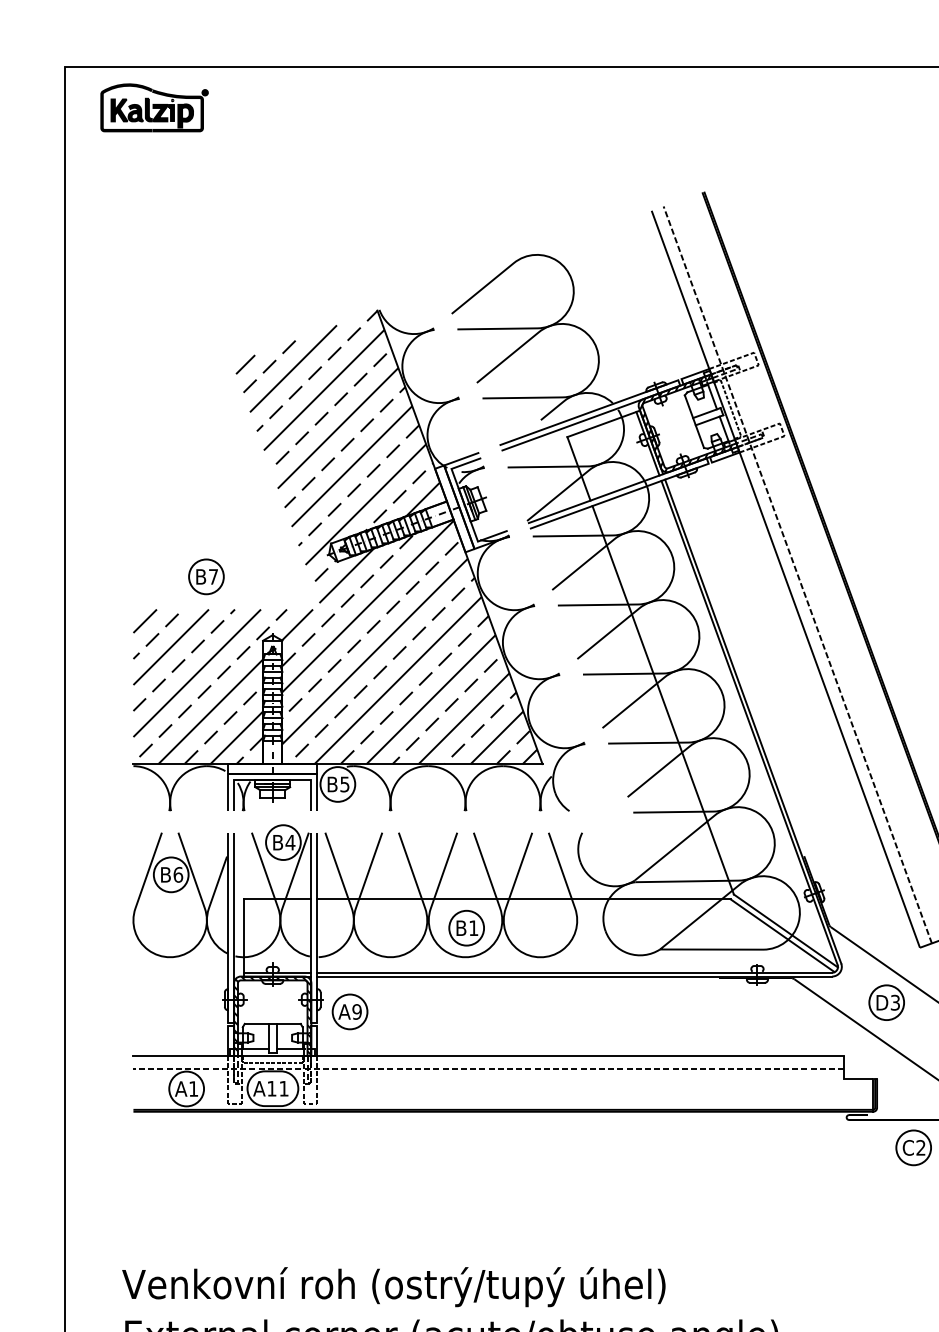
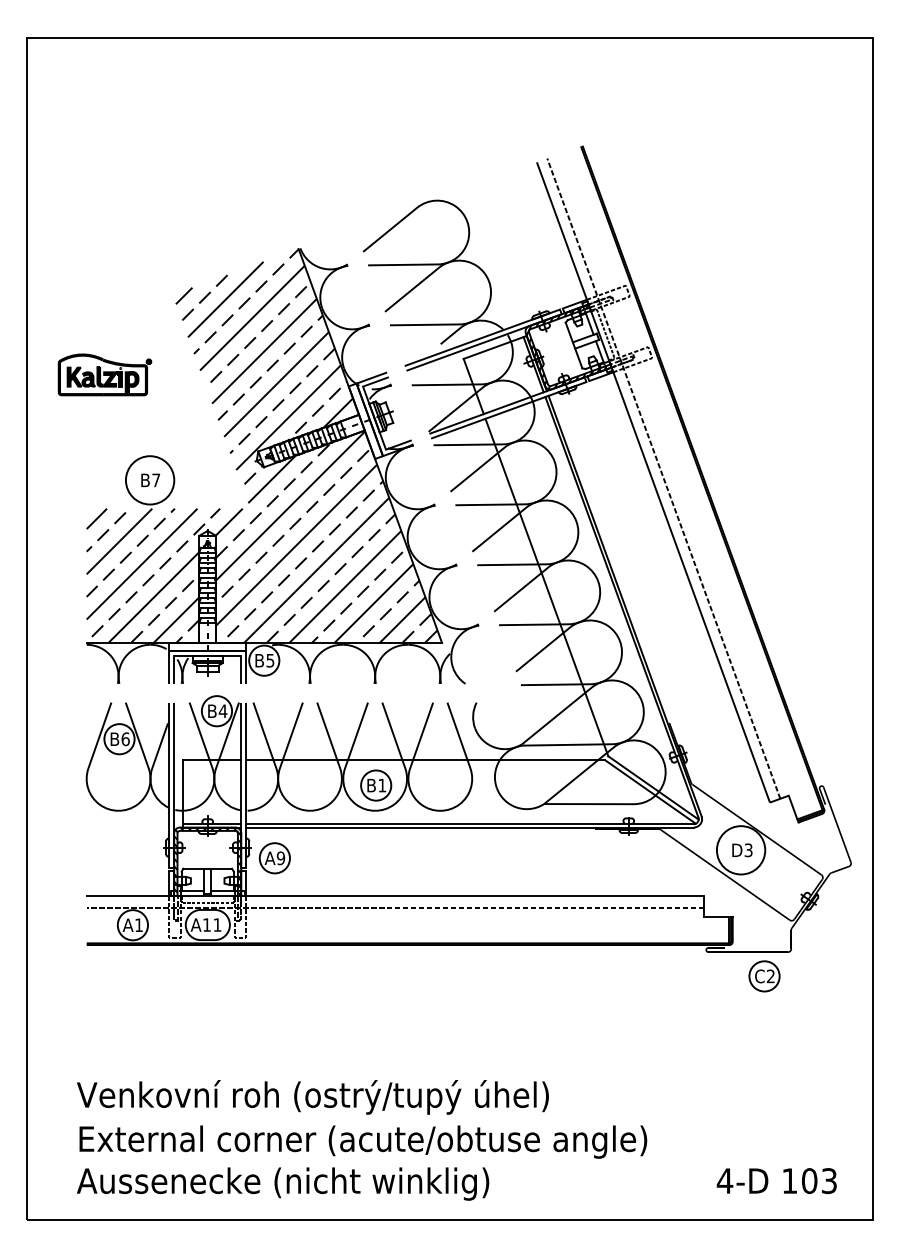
part: (153, 107) -> (104, 374), moved
circle: (206, 577) -> (150, 480), size x1.6
circle: (886, 1002) -> (740, 850), size x1.6

